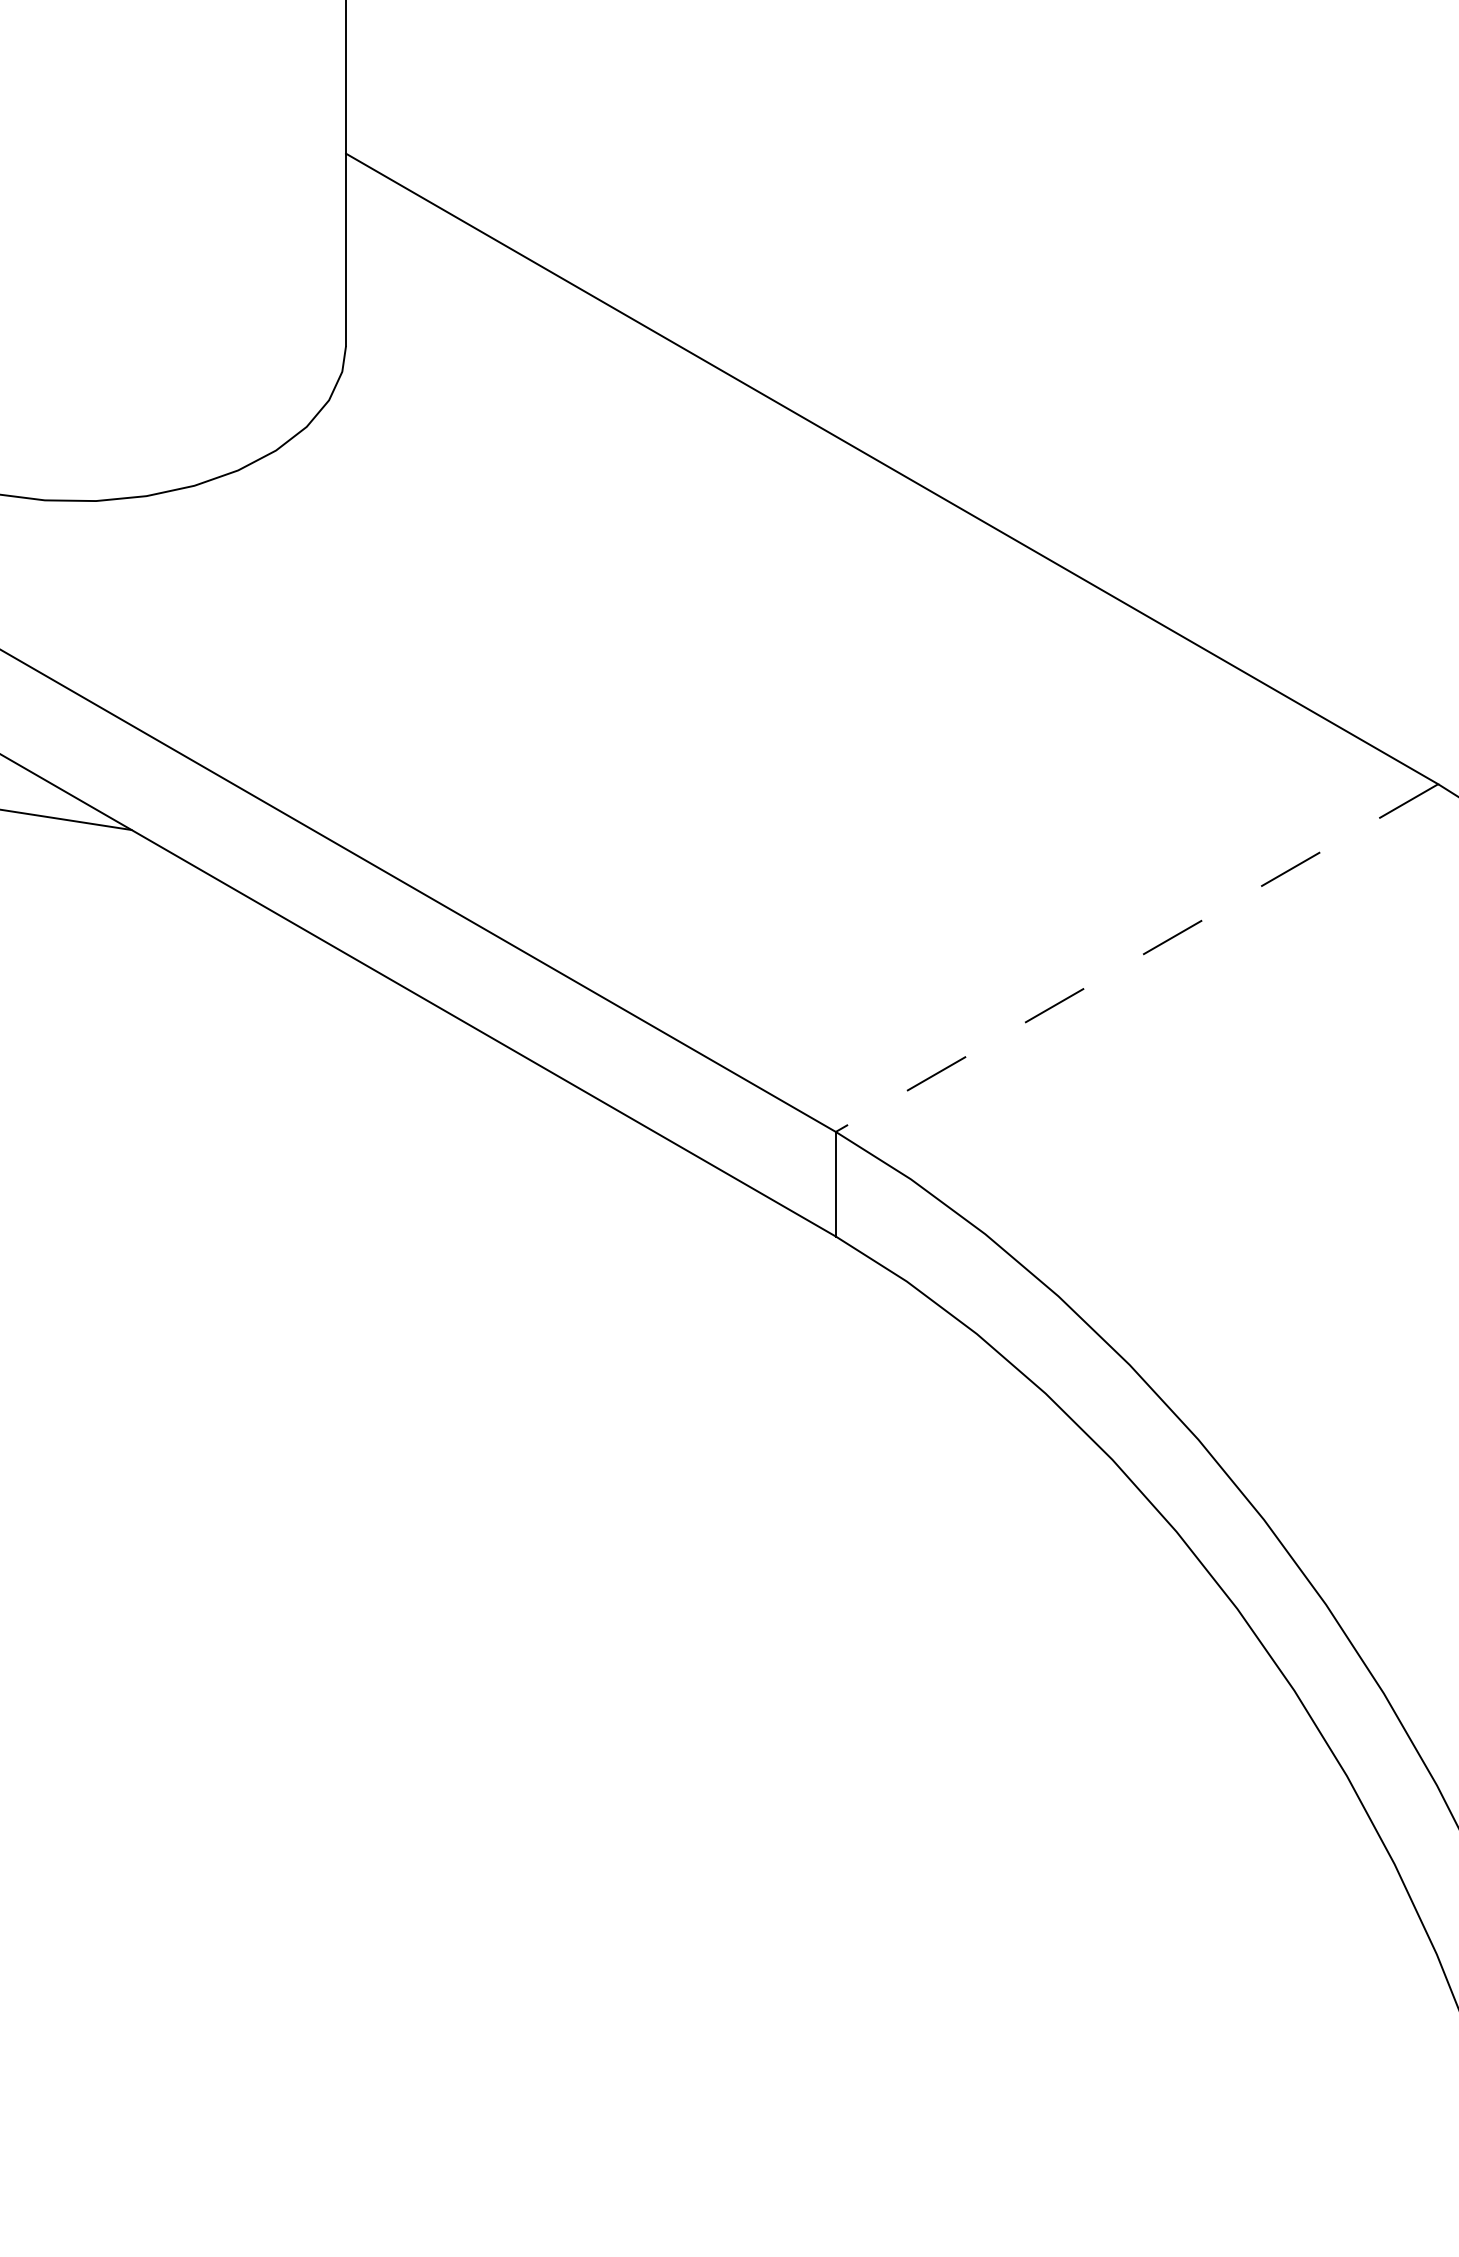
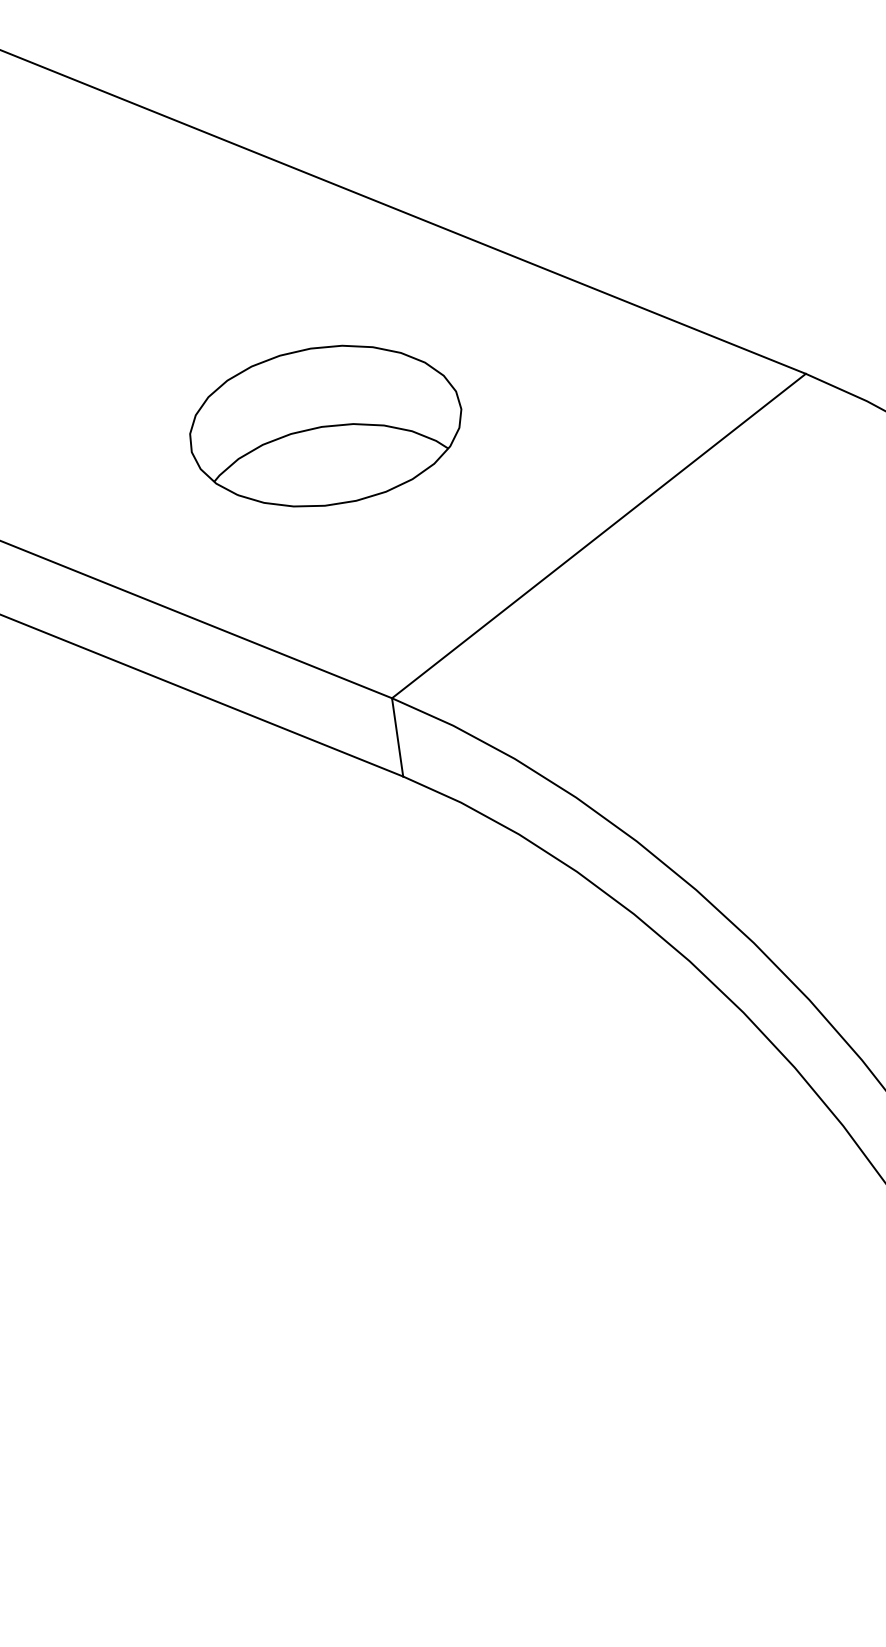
part: (799, 763) -> (325, 426), added
line: (1137, 958) -> (599, 536), dashed -> solid

